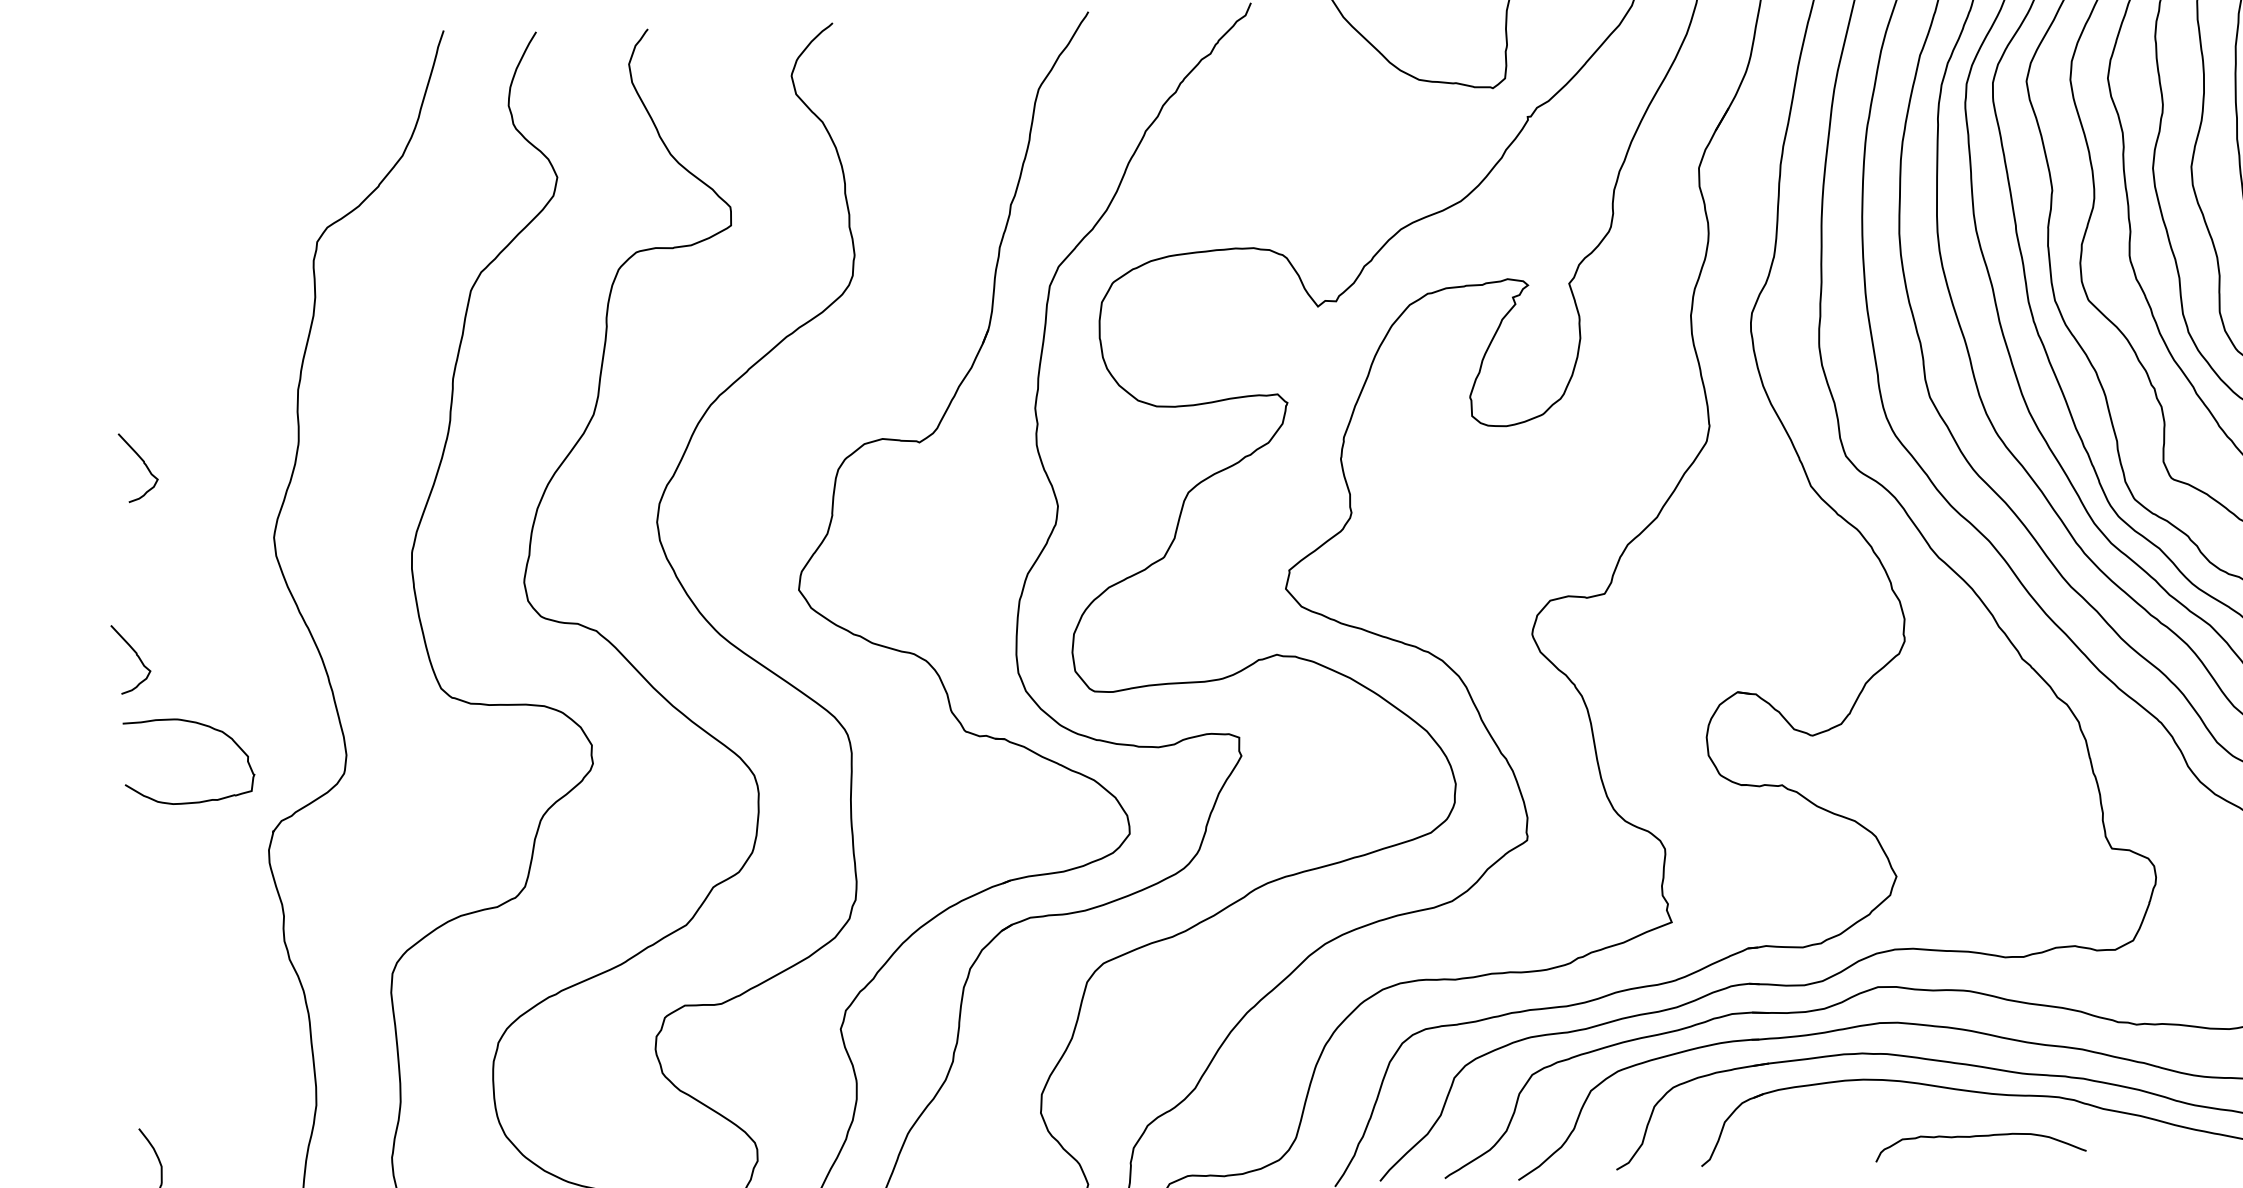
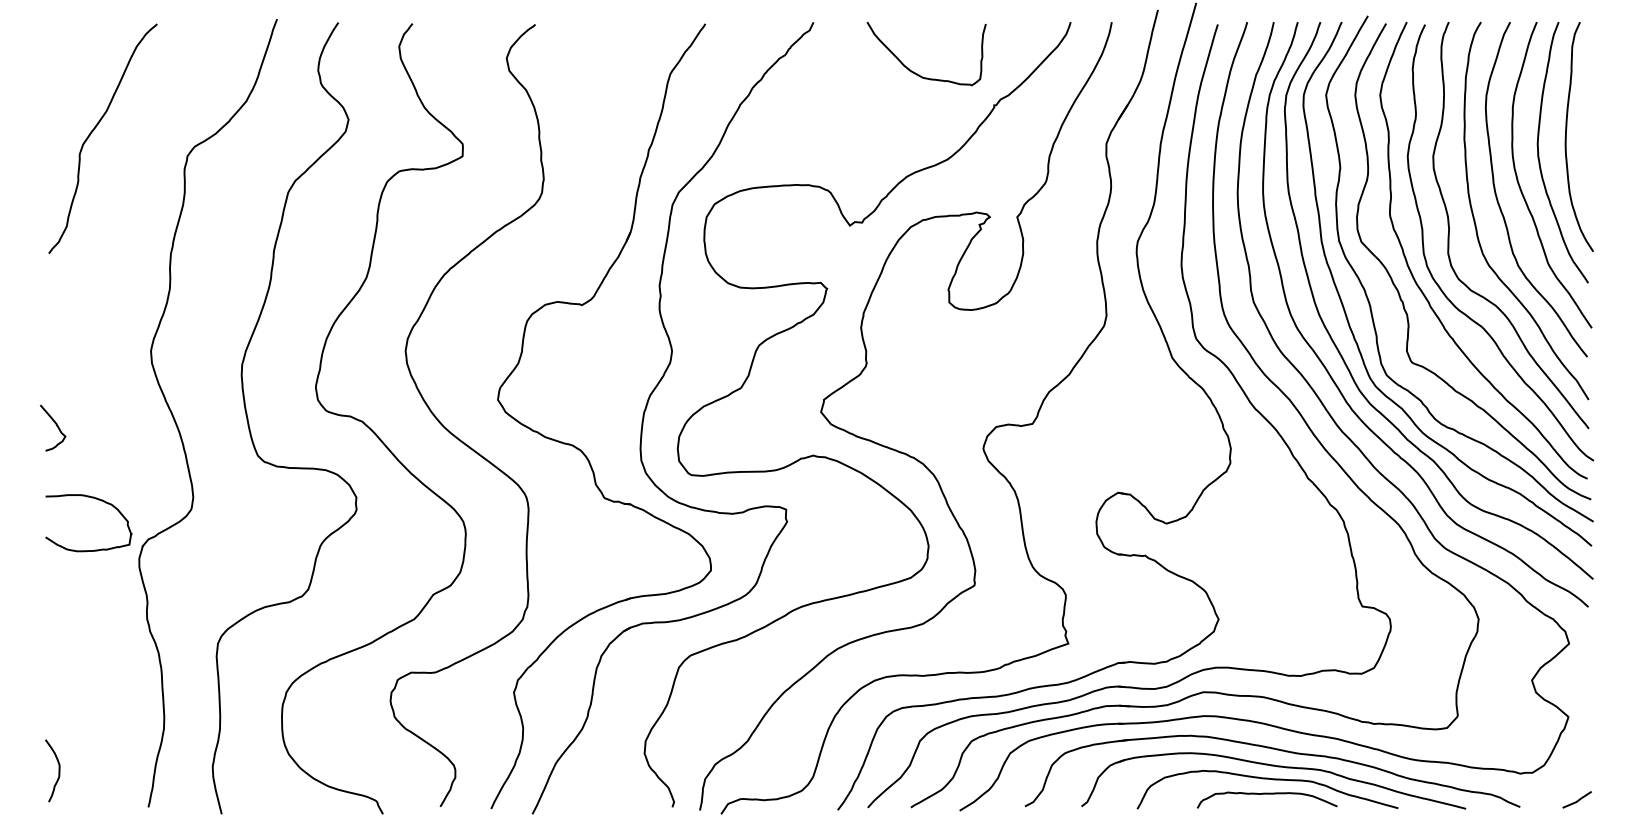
curve: (175, 209) -> (94, 130), added
curve: (143, 465) -> (66, 299), removed
curve: (197, 725) -> (95, 499), moved
curve: (1979, 1114) -> (1267, 779), added

